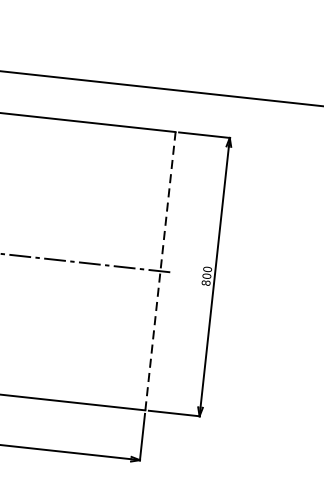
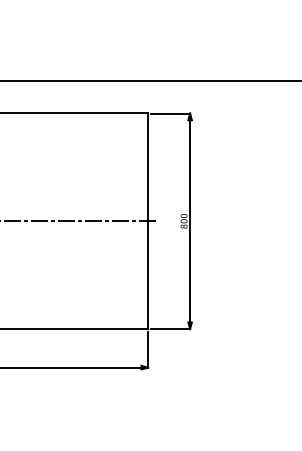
line: (160, 271) -> (148, 221), dashed -> solid

